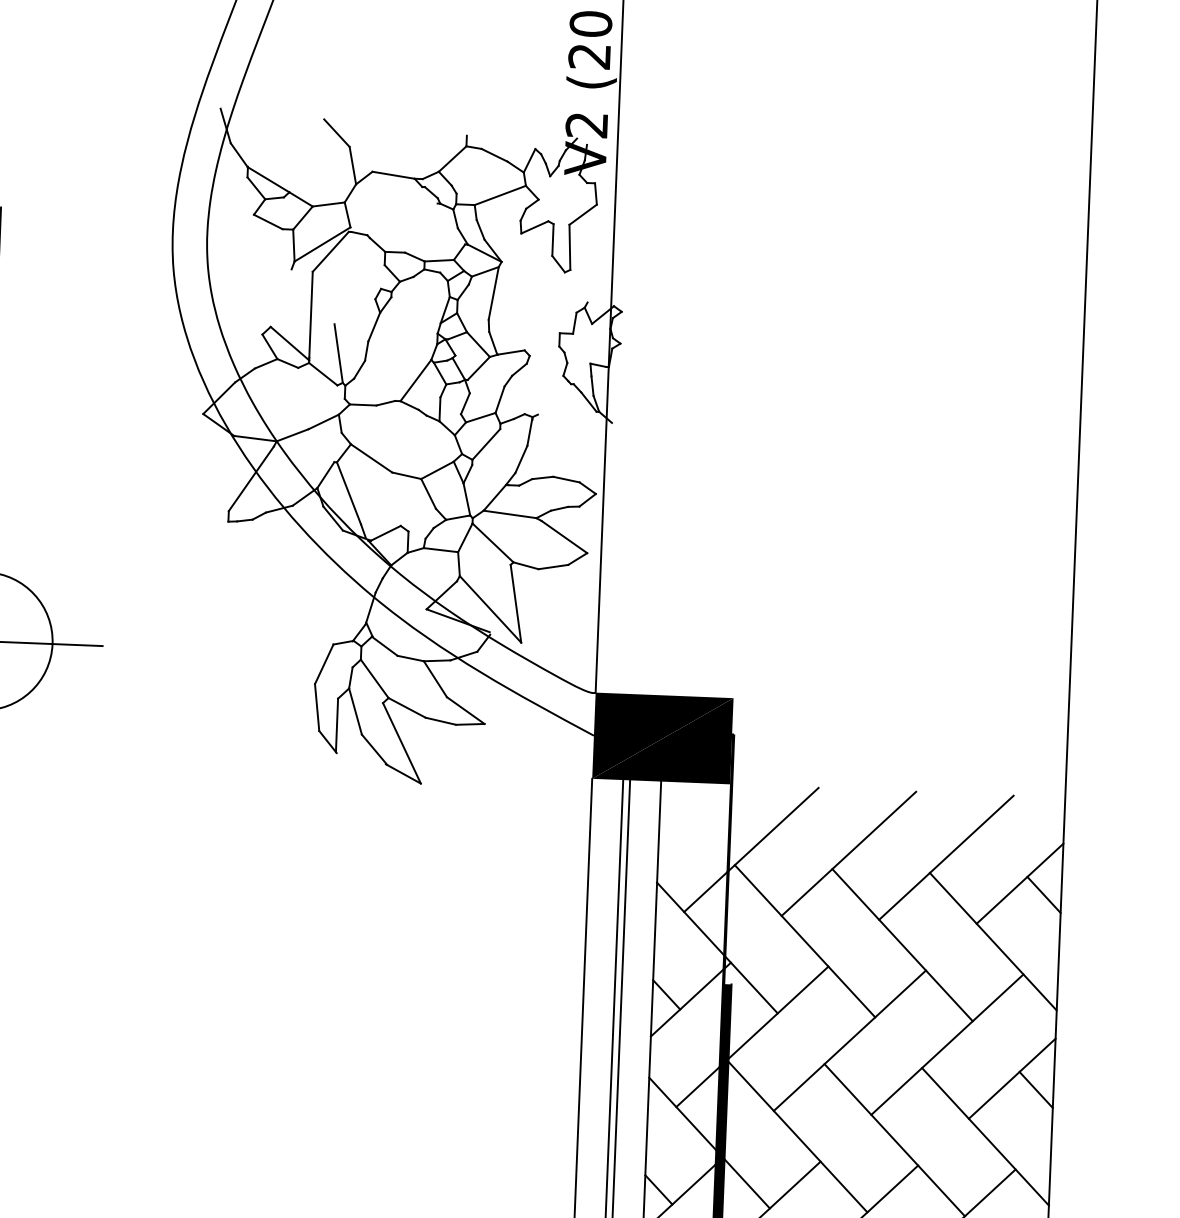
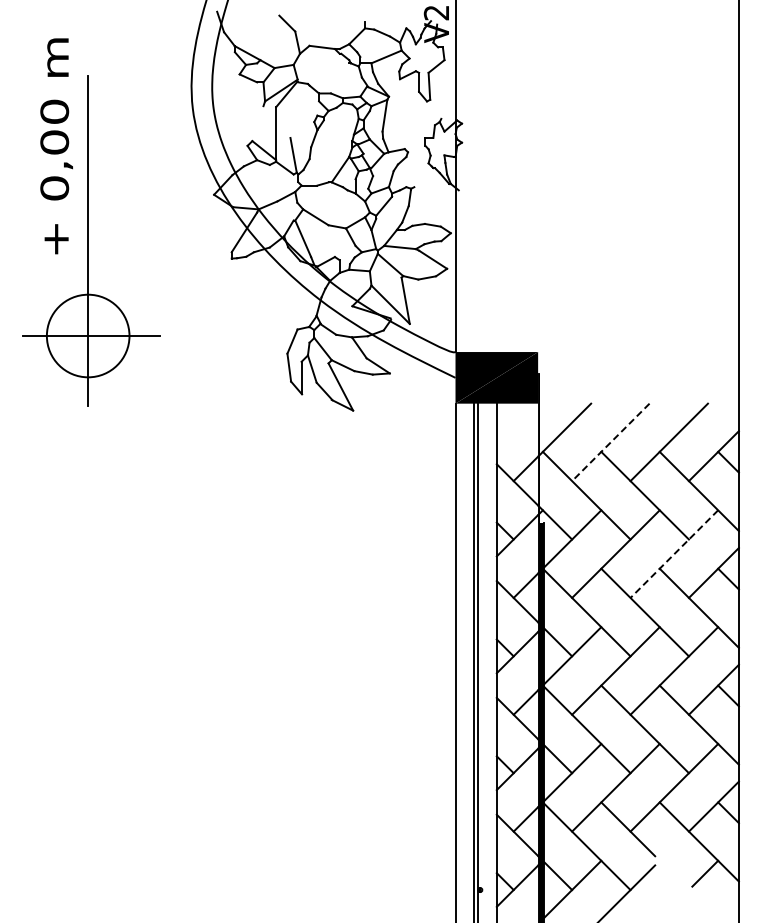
line: (848, 854) -> (610, 442), solid -> dashed
line: (947, 1045) -> (674, 554), solid -> dashed

